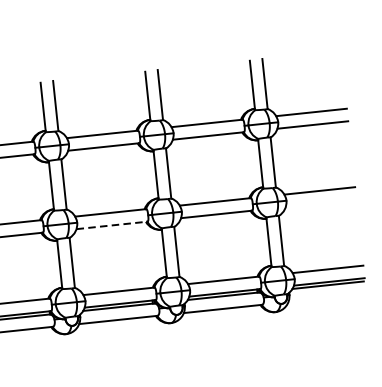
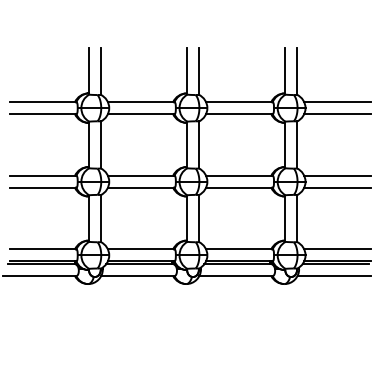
line: (321, 203) -> (337, 187), added
line: (112, 225) -> (141, 187), dashed -> solid
line: (326, 297) -> (333, 275), added

